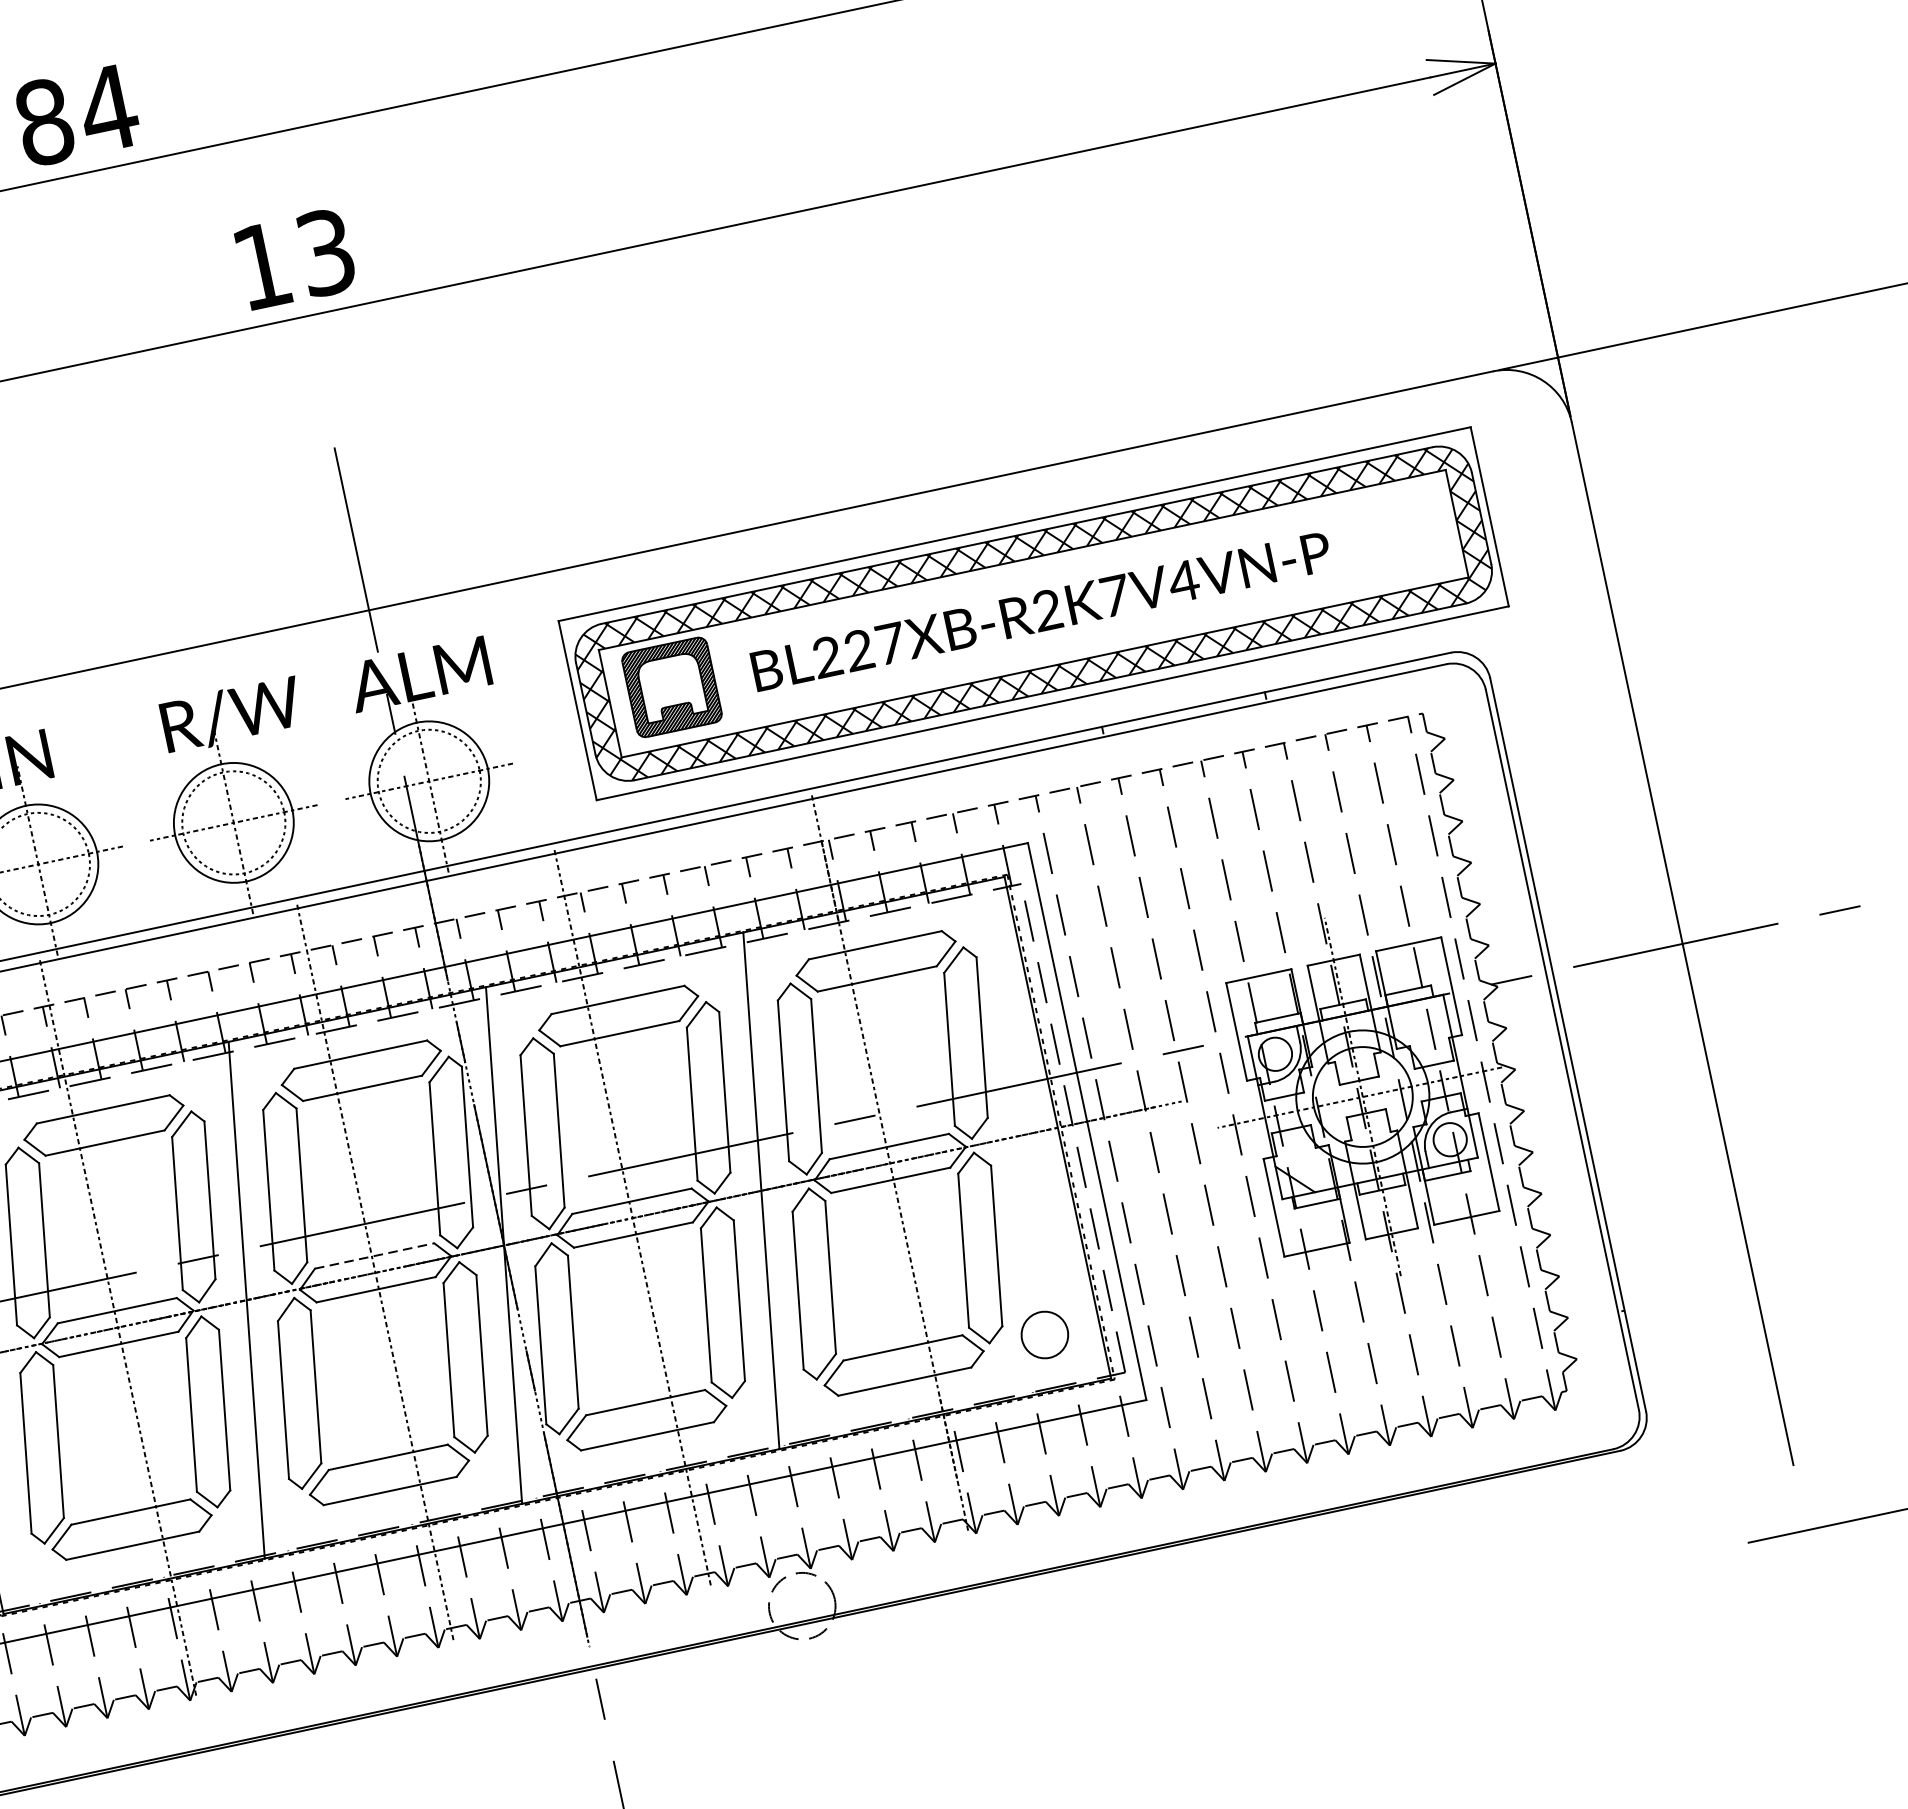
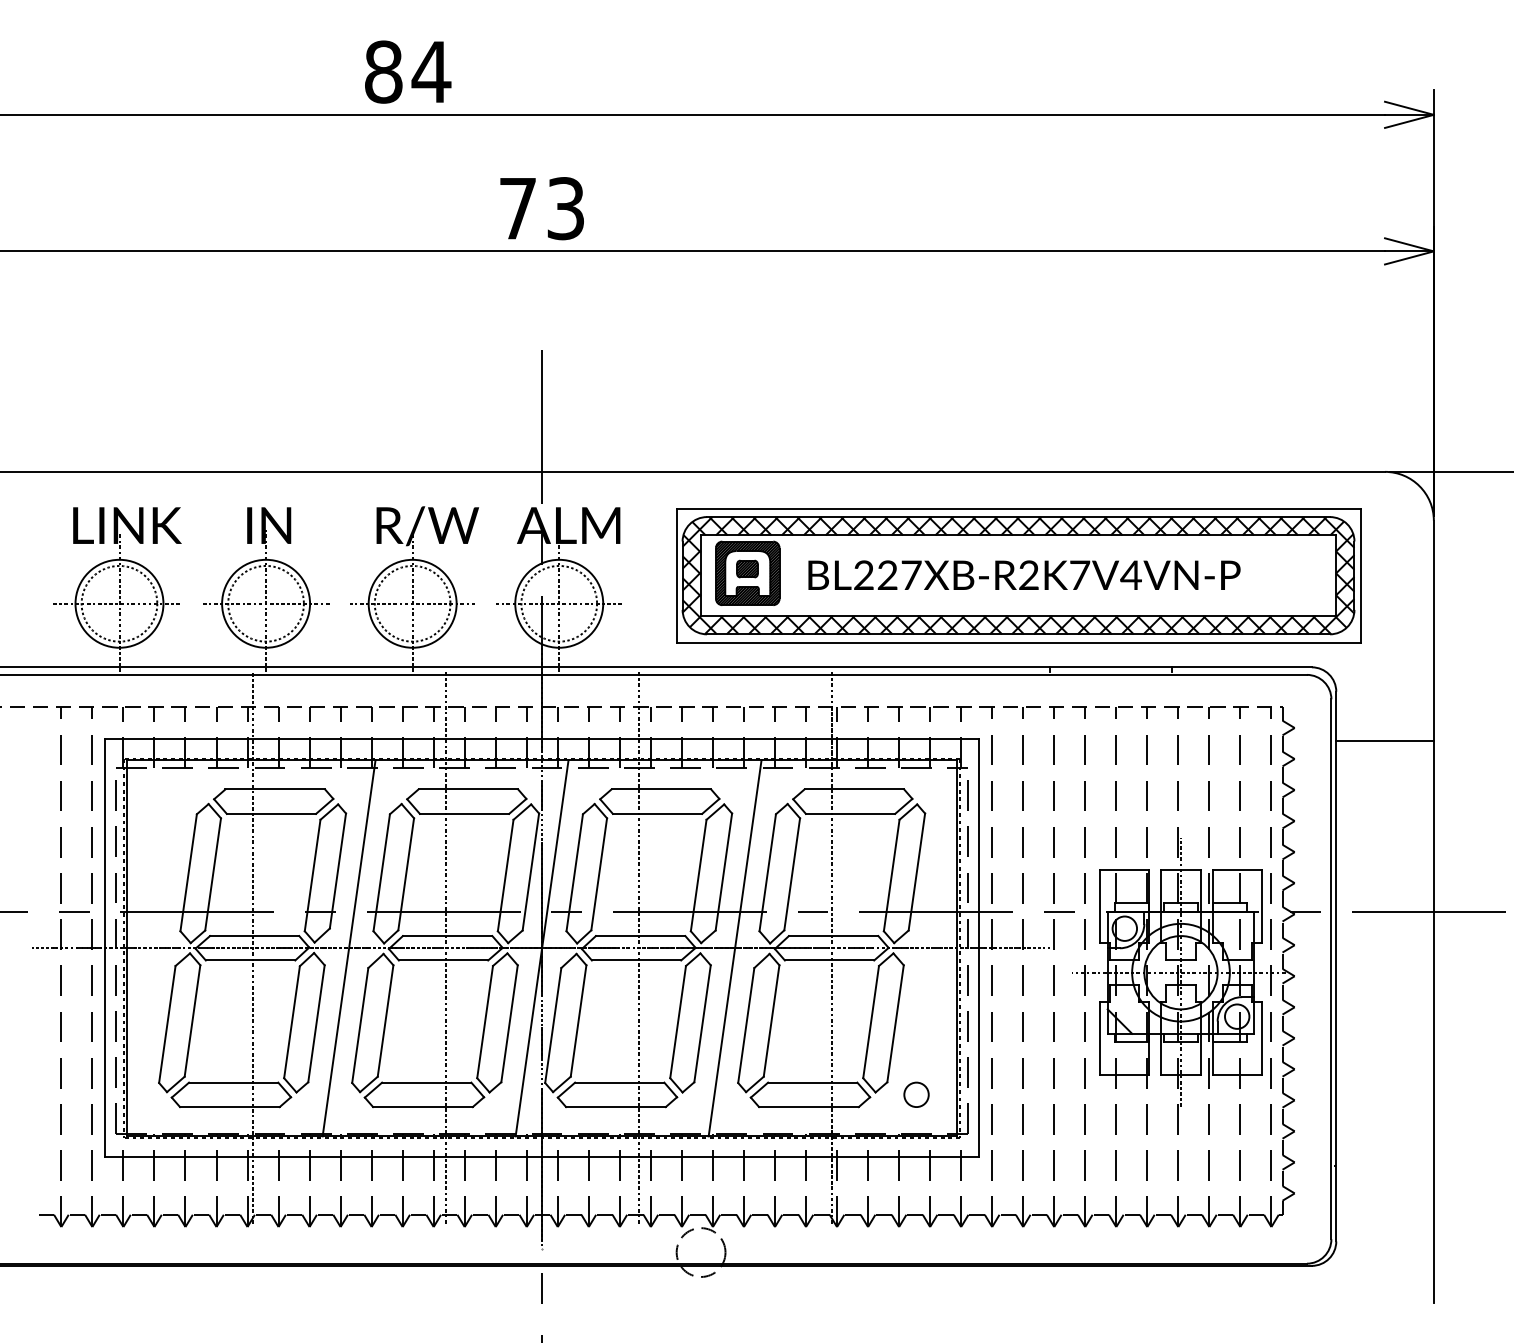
text: (261, 266) -> (517, 208), 13 -> 73
part: (670, 680) -> (747, 568), added
line: (1568, 729) -> (1384, 740), added
line: (374, 1256) -> (447, 936), dashed -> solid
circle: (1044, 1334) -> (916, 1094), size x0.71

